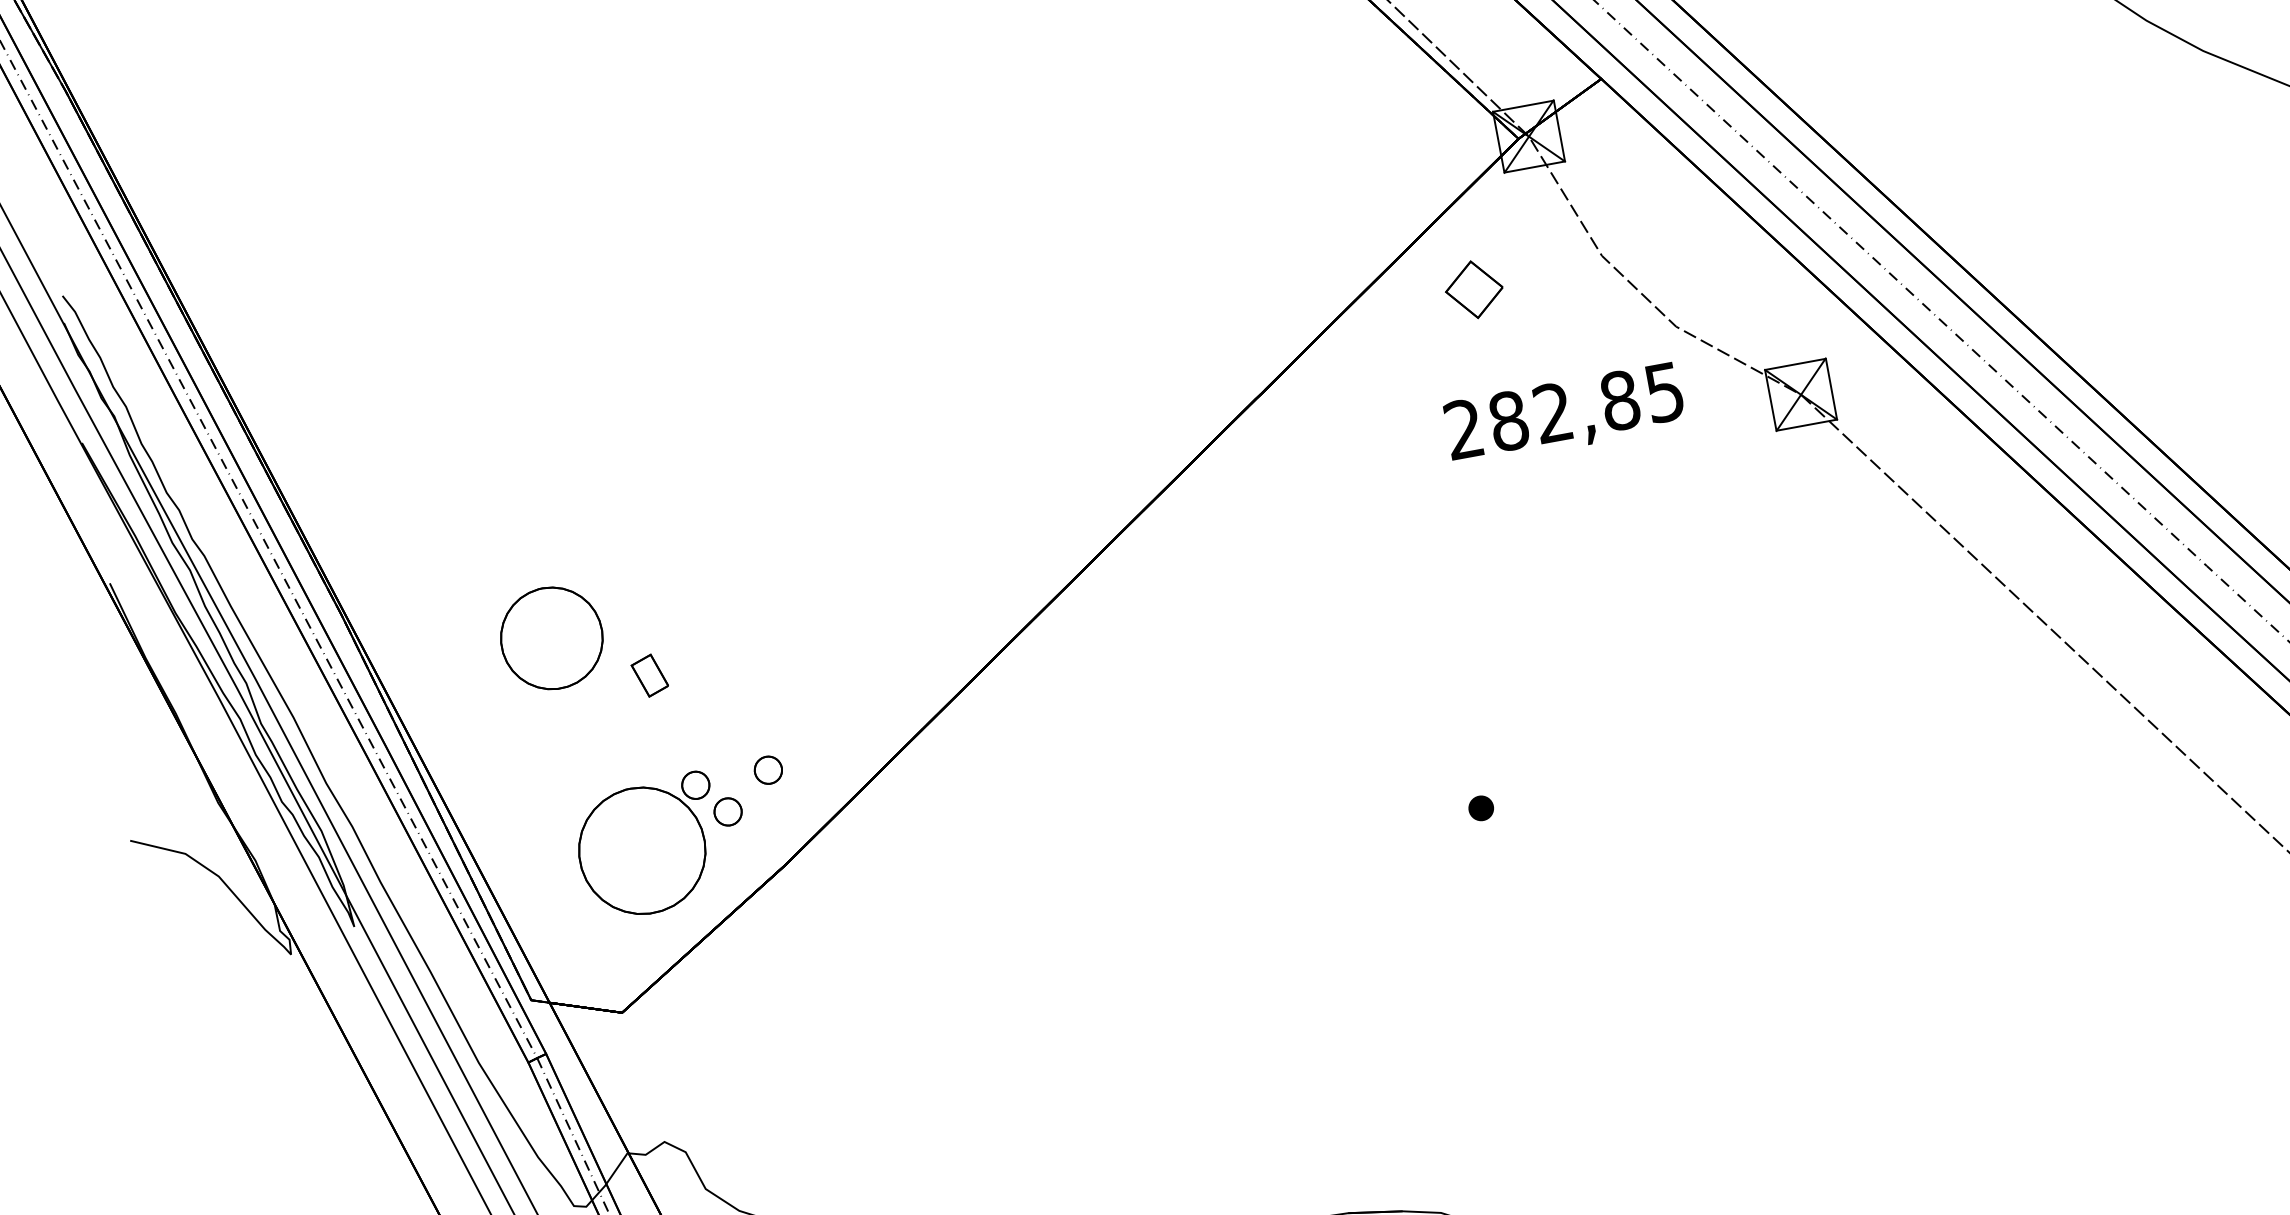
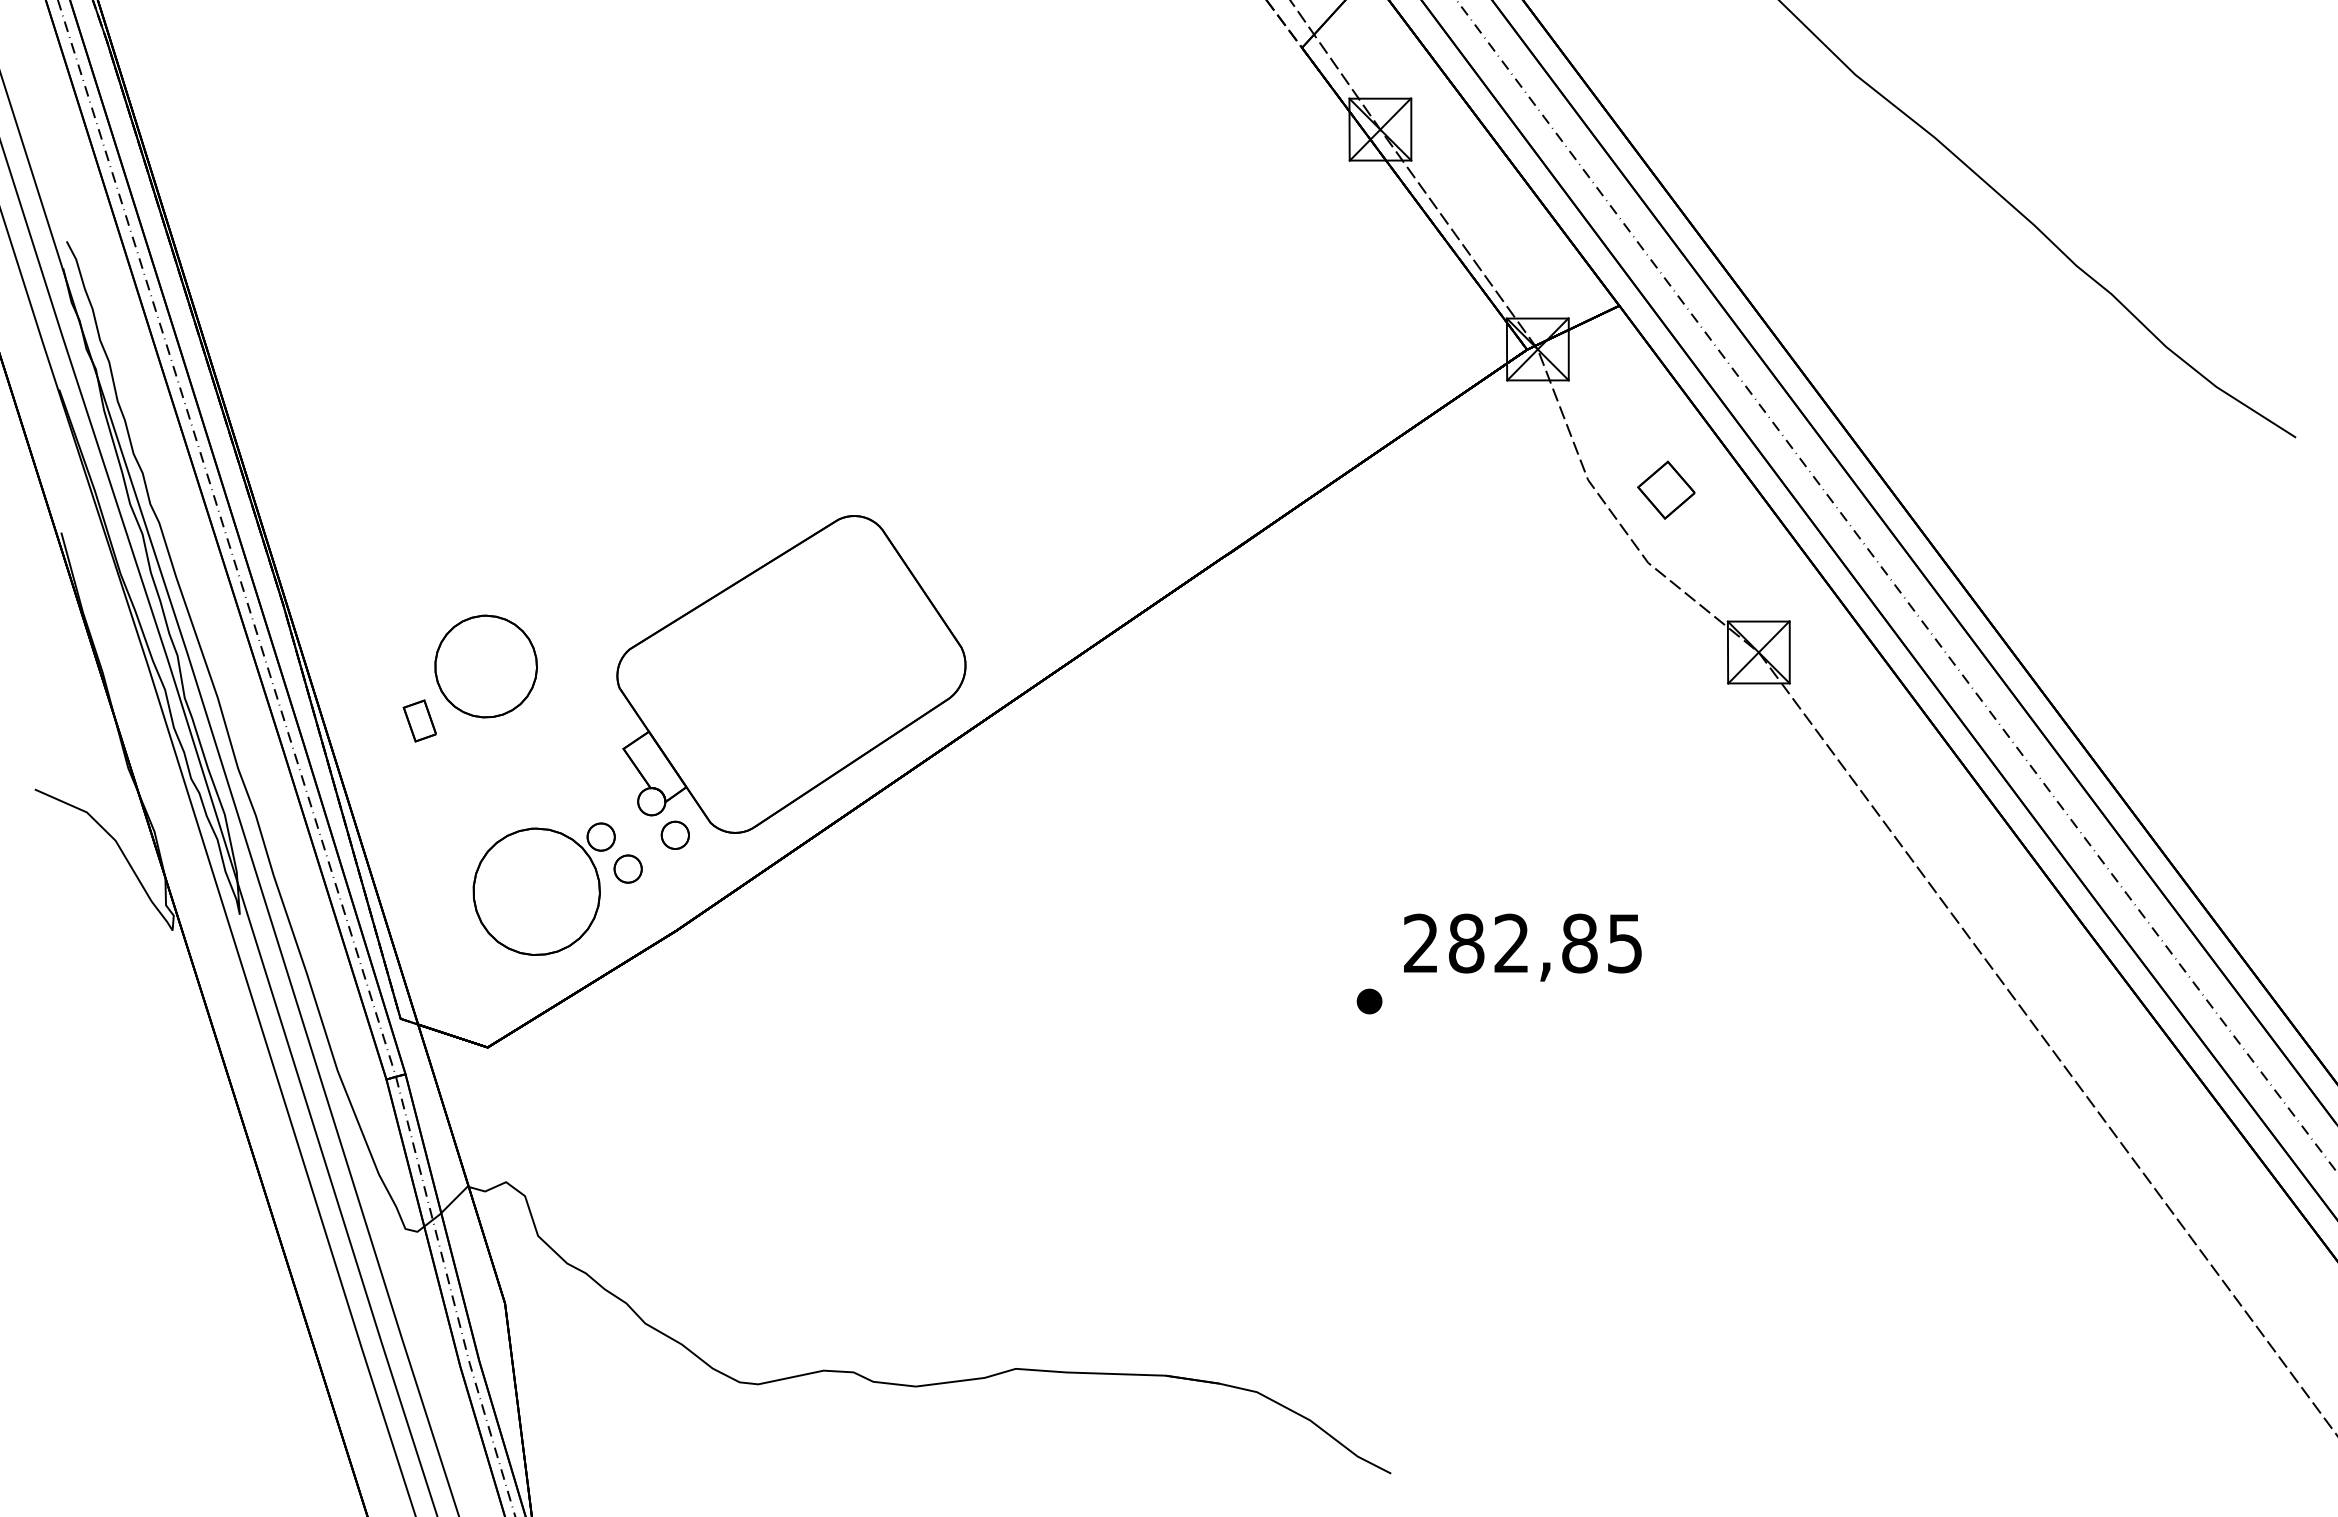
part: (1474, 289) -> (1666, 489), moved
text: (1564, 414) -> (1522, 947), moved
part: (853, 591) -> (791, 674), added
part: (649, 675) -> (419, 720), moved

